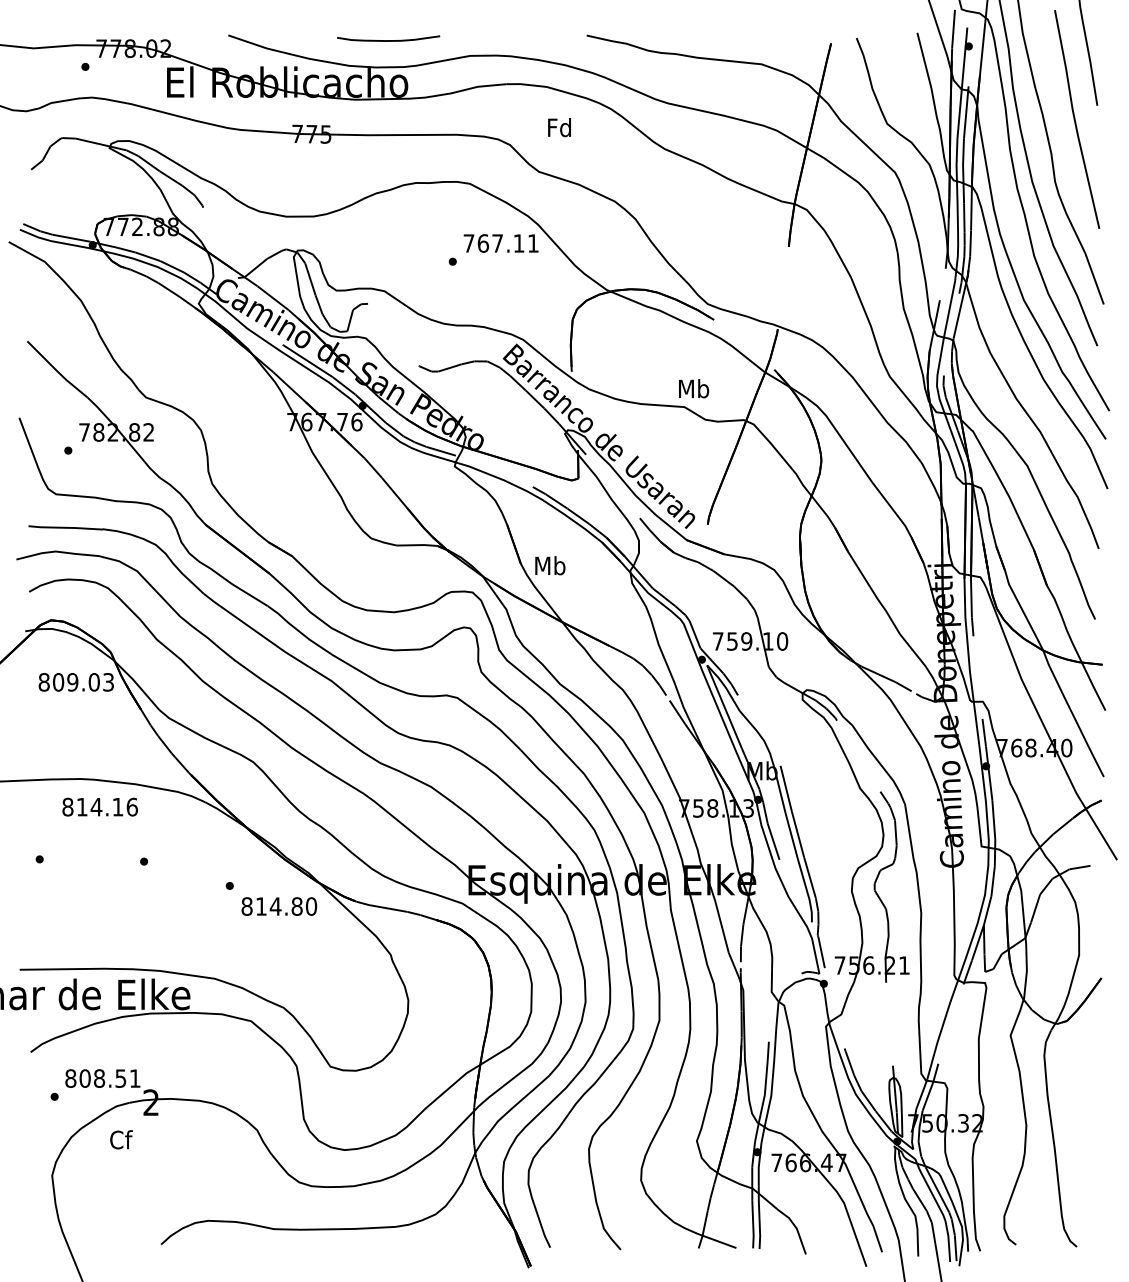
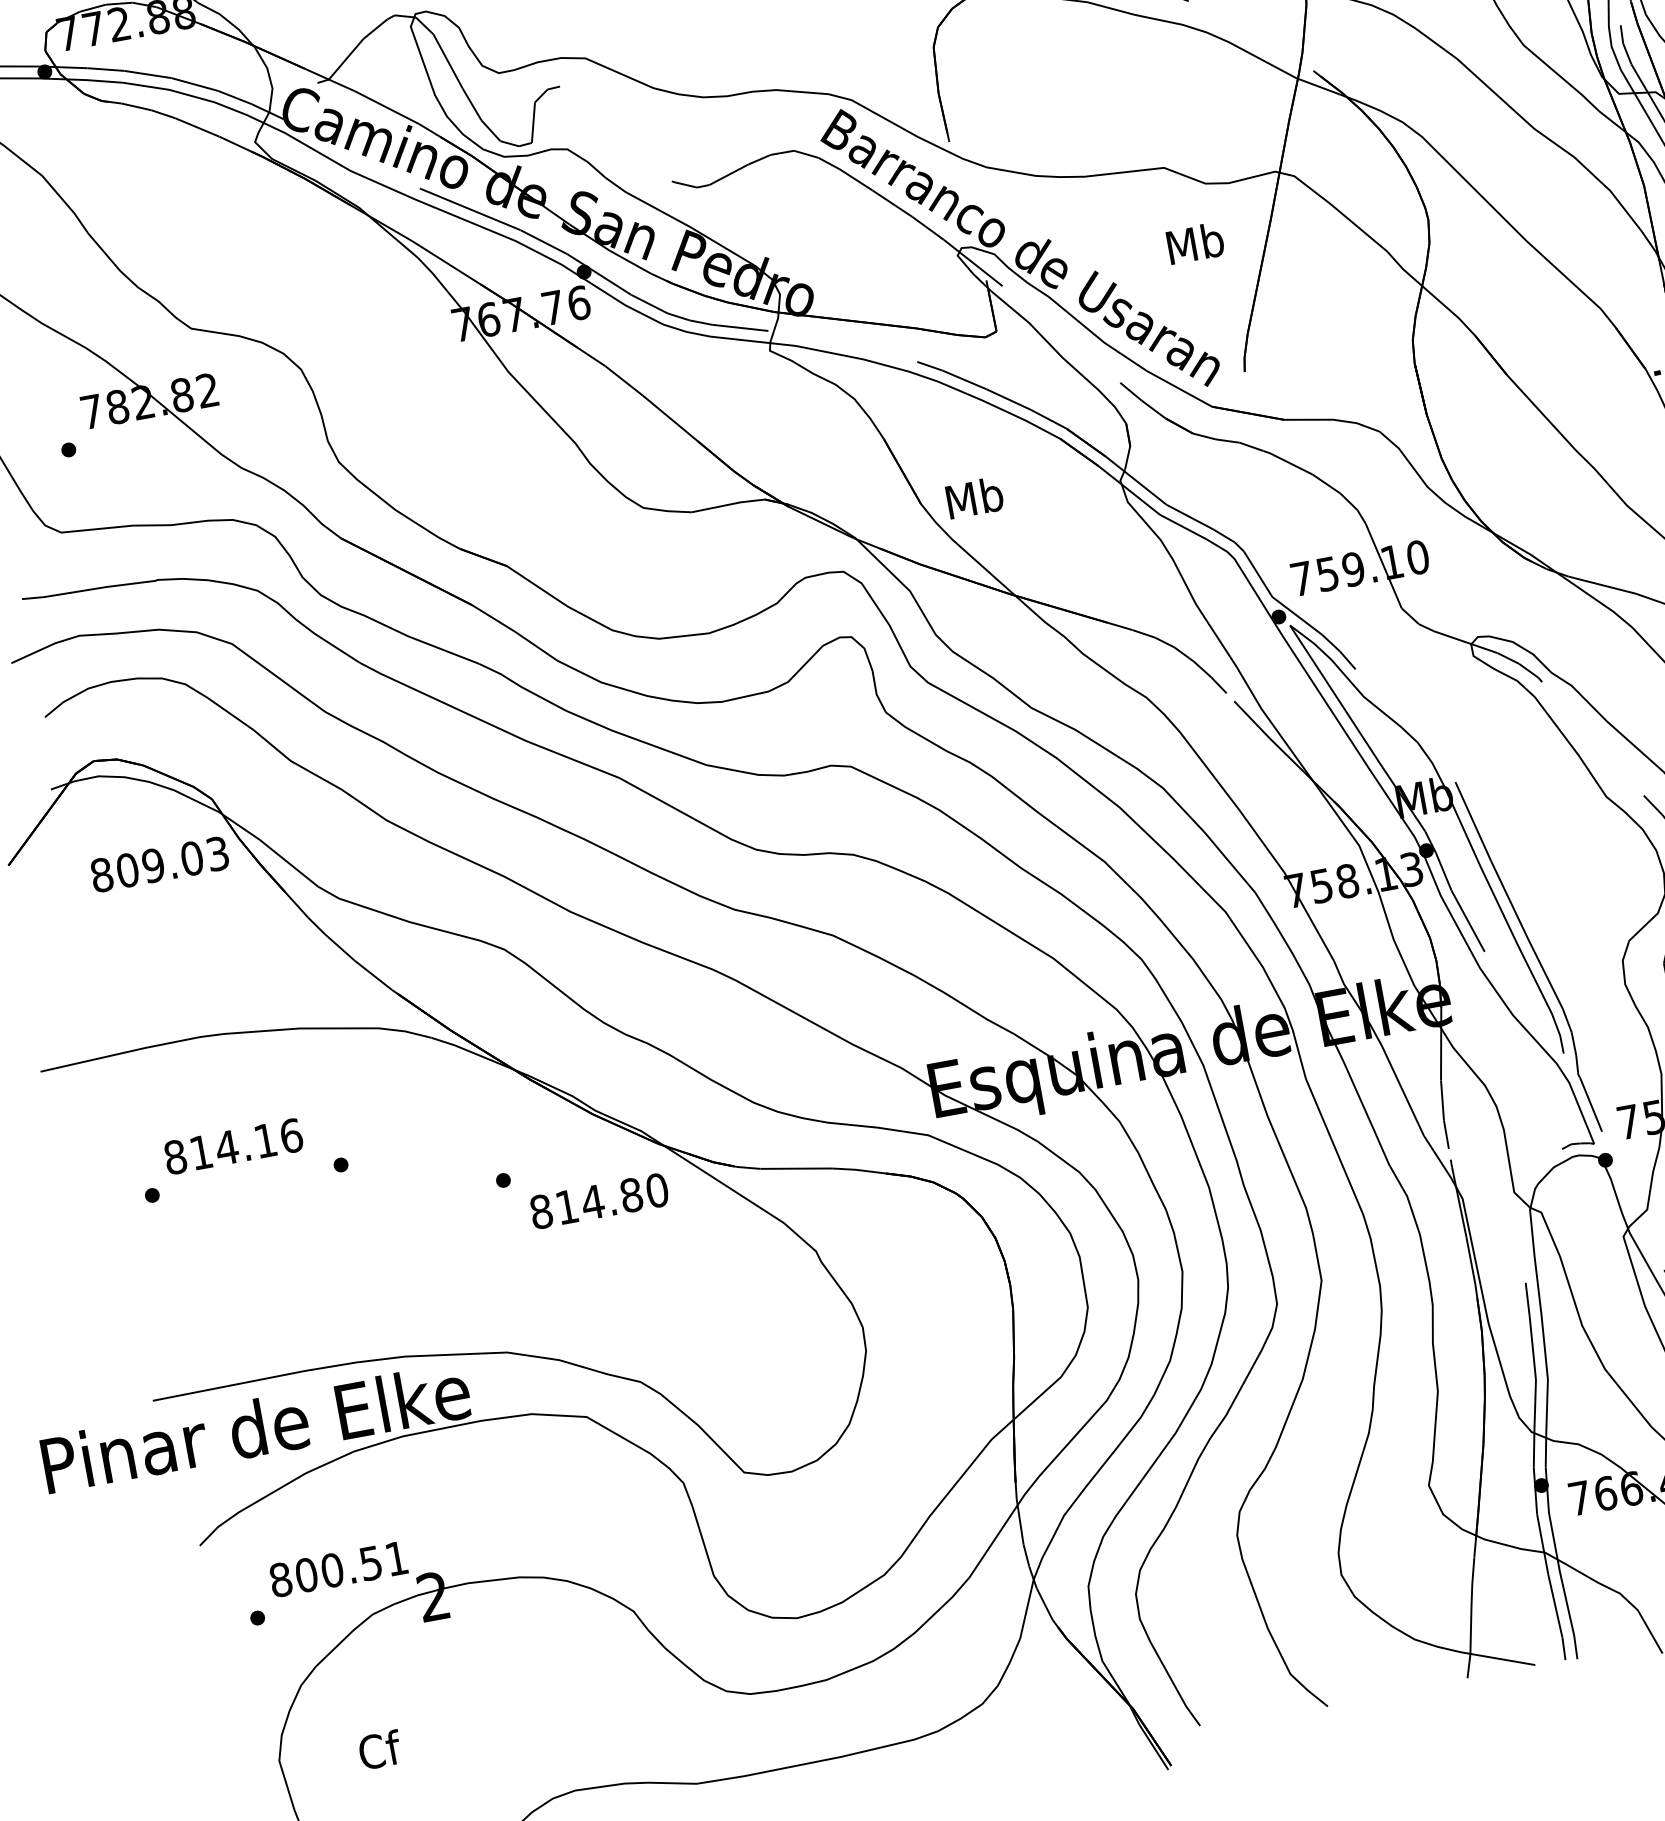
text: (694, 388) -> (1196, 242), moved
text: (99, 806) -> (232, 1145), moved
text: (99, 1078) -> (332, 1570), 808.51 -> 800.51
text: (121, 1139) -> (380, 1749), moved

